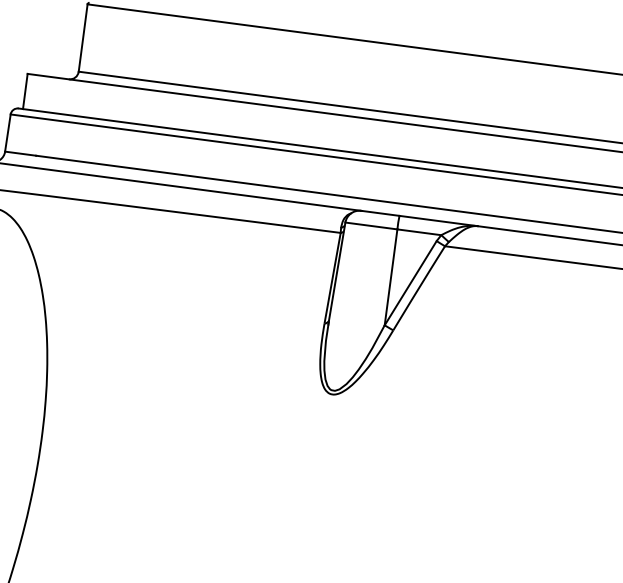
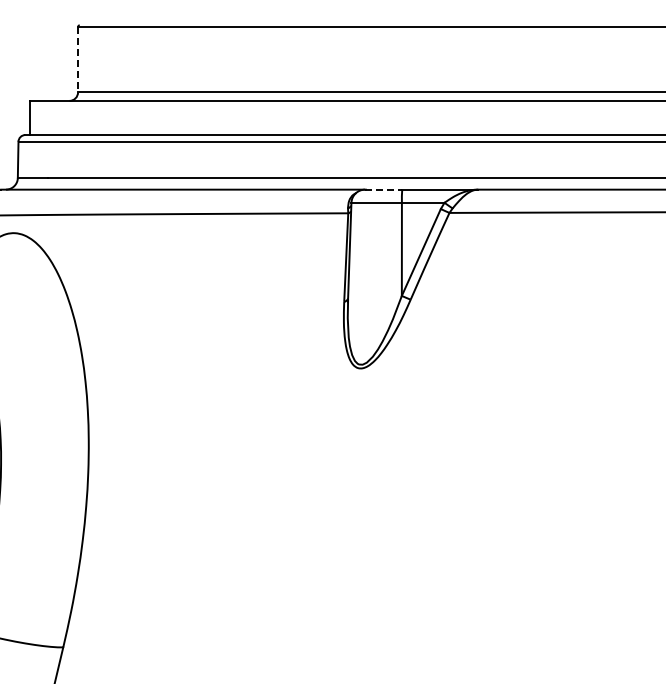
line: (83, 37) -> (78, 59), solid -> dashed
line: (380, 213) -> (383, 189), solid -> dashed

